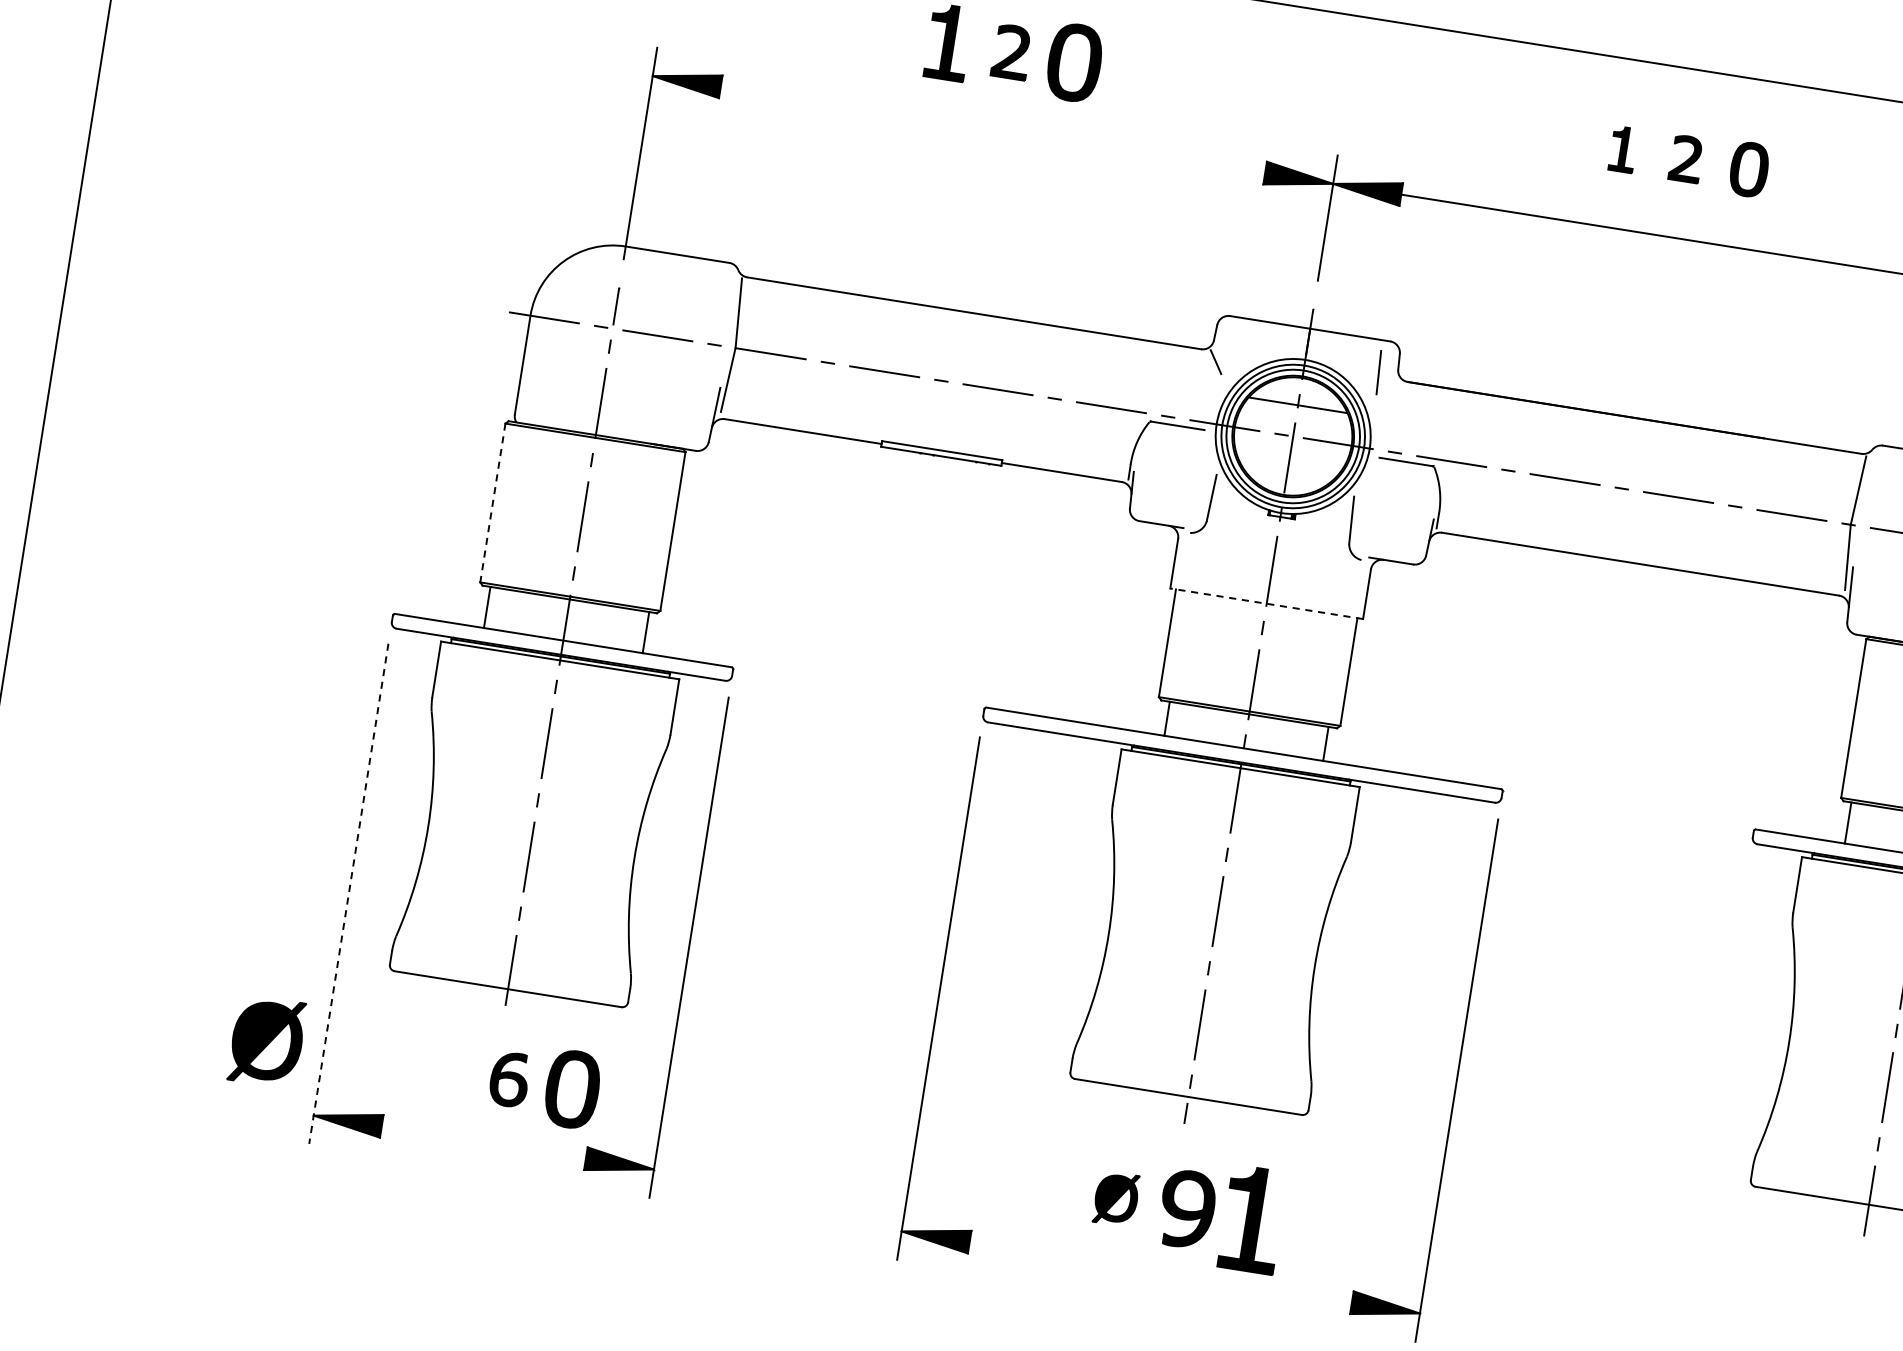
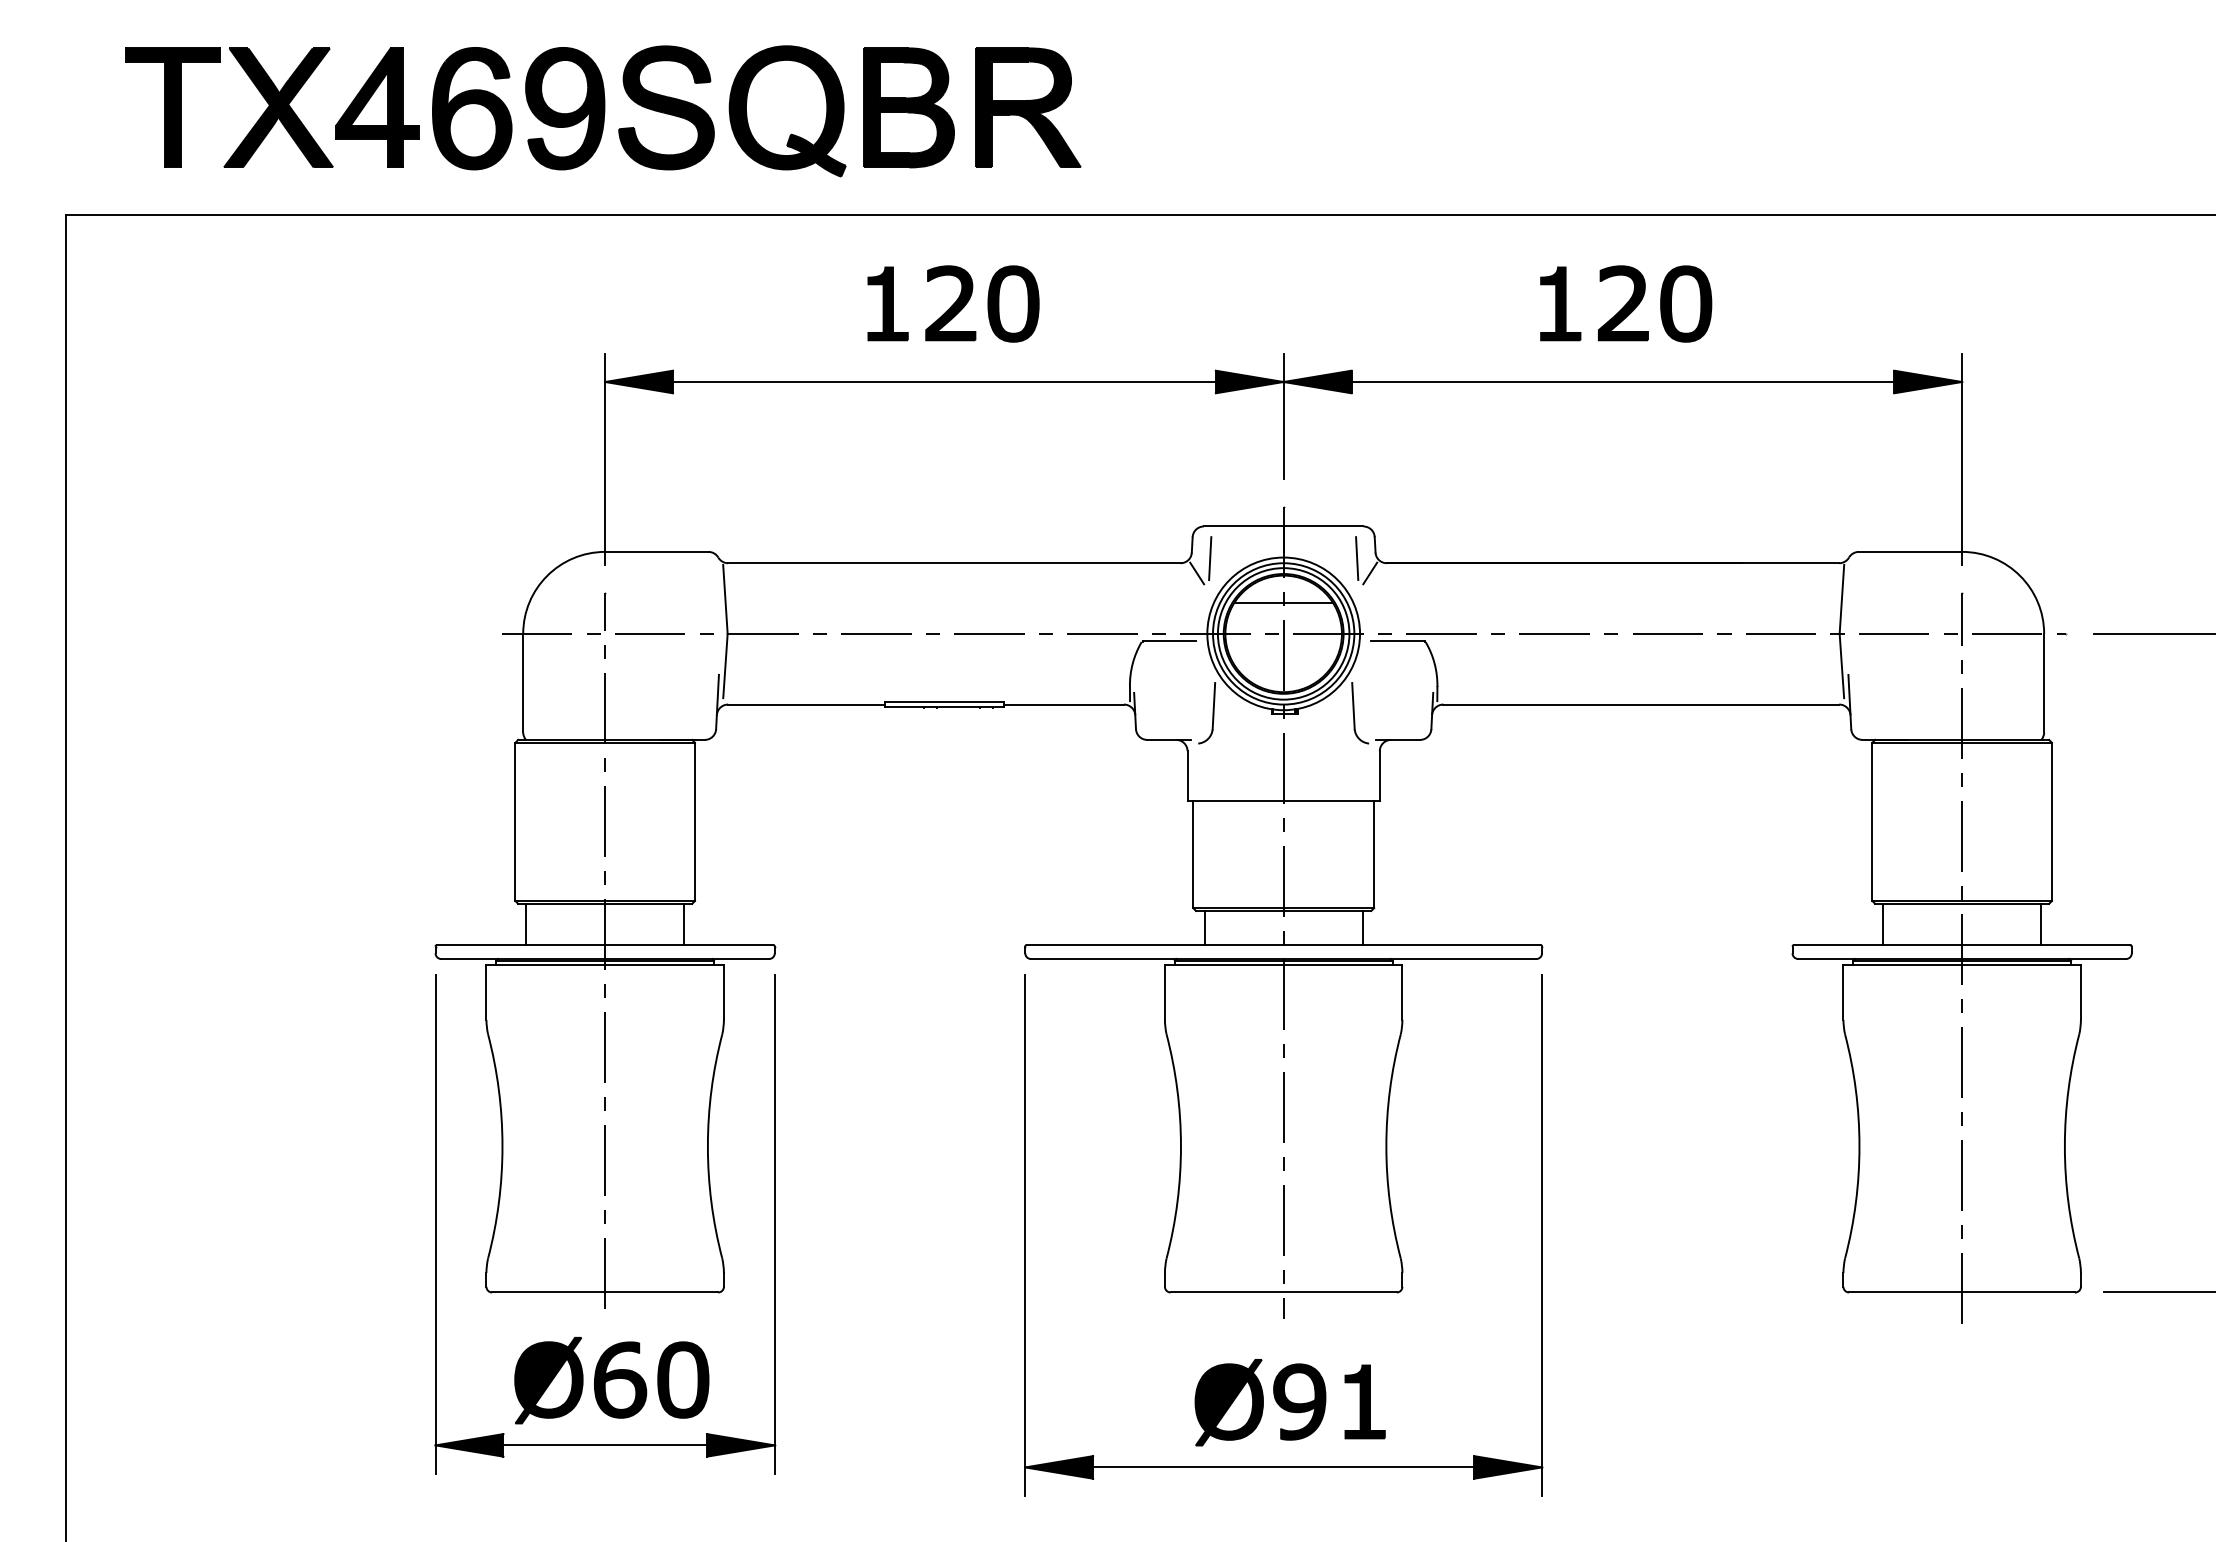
part: (1011, 52) -> (950, 303), size x1.43
line: (992, 130) -> (944, 382), added
part: (1623, 149) -> (1560, 303), size x1.67
part: (1686, 159) -> (1623, 303), size x1.67
part: (1749, 169) -> (1686, 303), size x1.43
line: (1231, 349) -> (1210, 558), added
line: (1389, 389) -> (1370, 573), added
line: (492, 503) -> (515, 822), dashed -> solid
line: (1266, 603) -> (1283, 800), dashed -> solid
line: (348, 894) -> (435, 1224), dashed -> solid
part: (266, 1041) -> (548, 1380), moved
part: (509, 1078) -> (620, 1379), size x1.43
line: (483, 1142) -> (604, 1445), added
part: (1115, 1198) -> (1228, 1402), size x1.67
part: (1252, 1219) -> (1364, 1401), size x0.71
line: (1160, 1272) -> (1283, 1467), added

